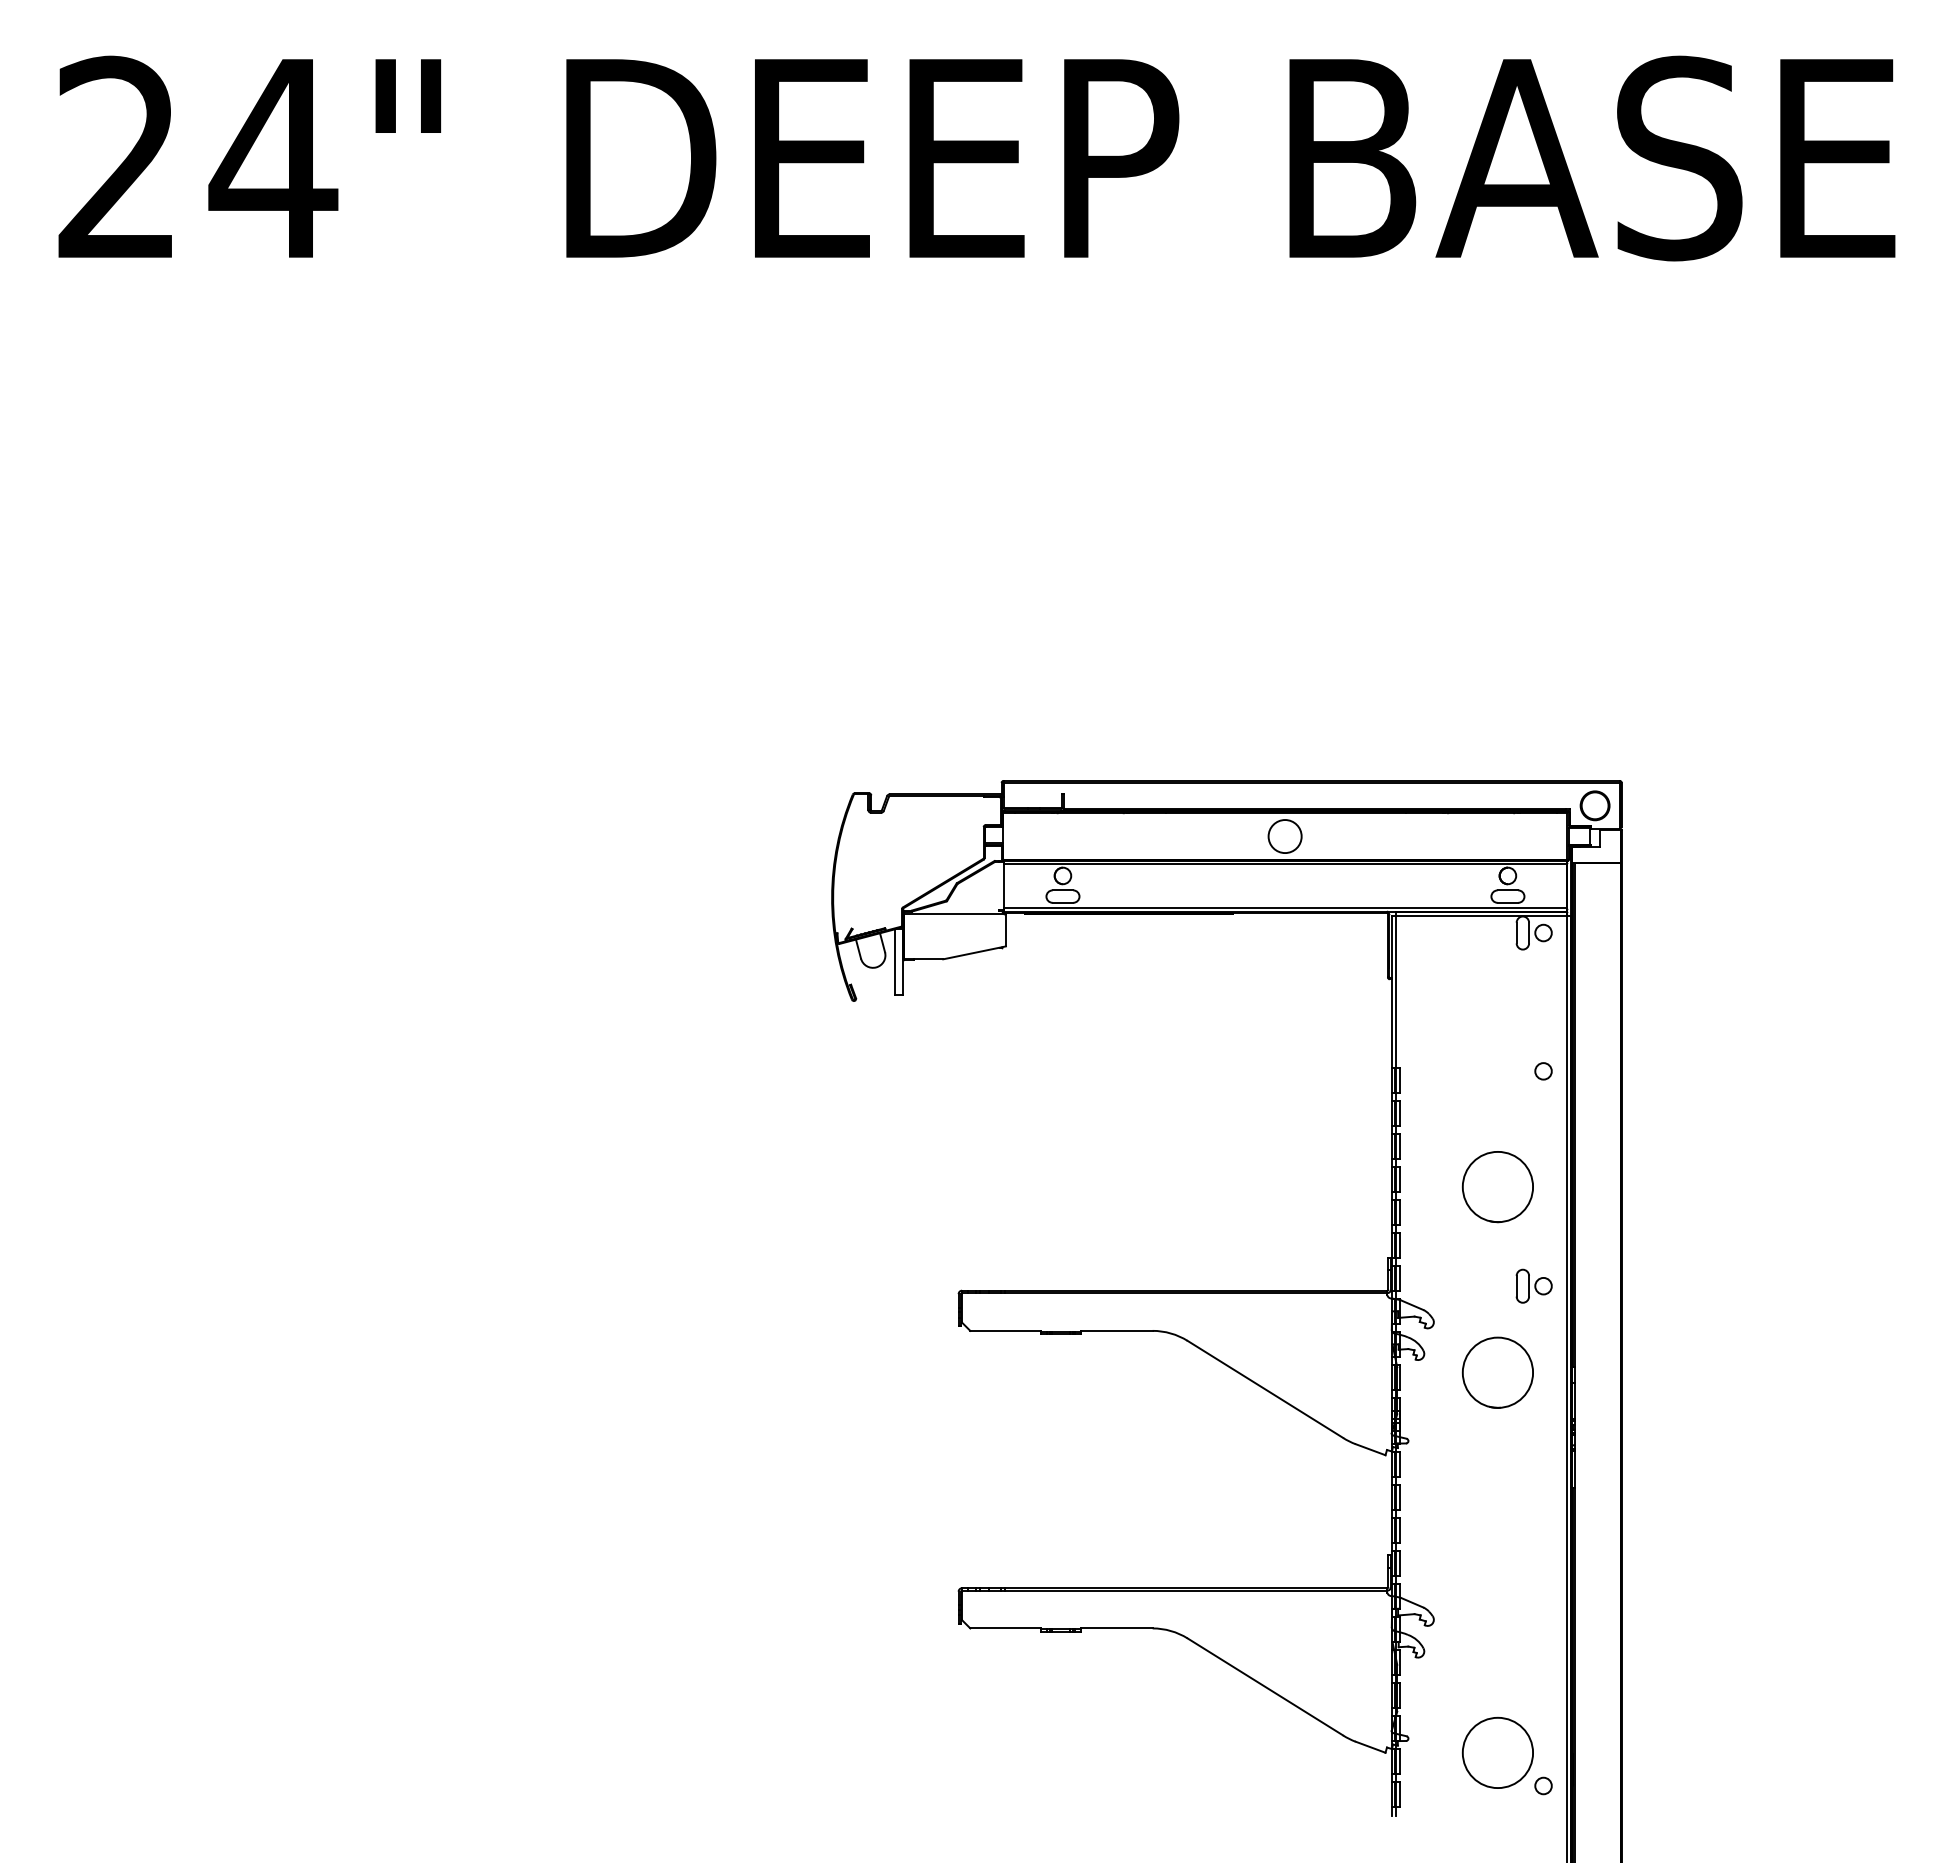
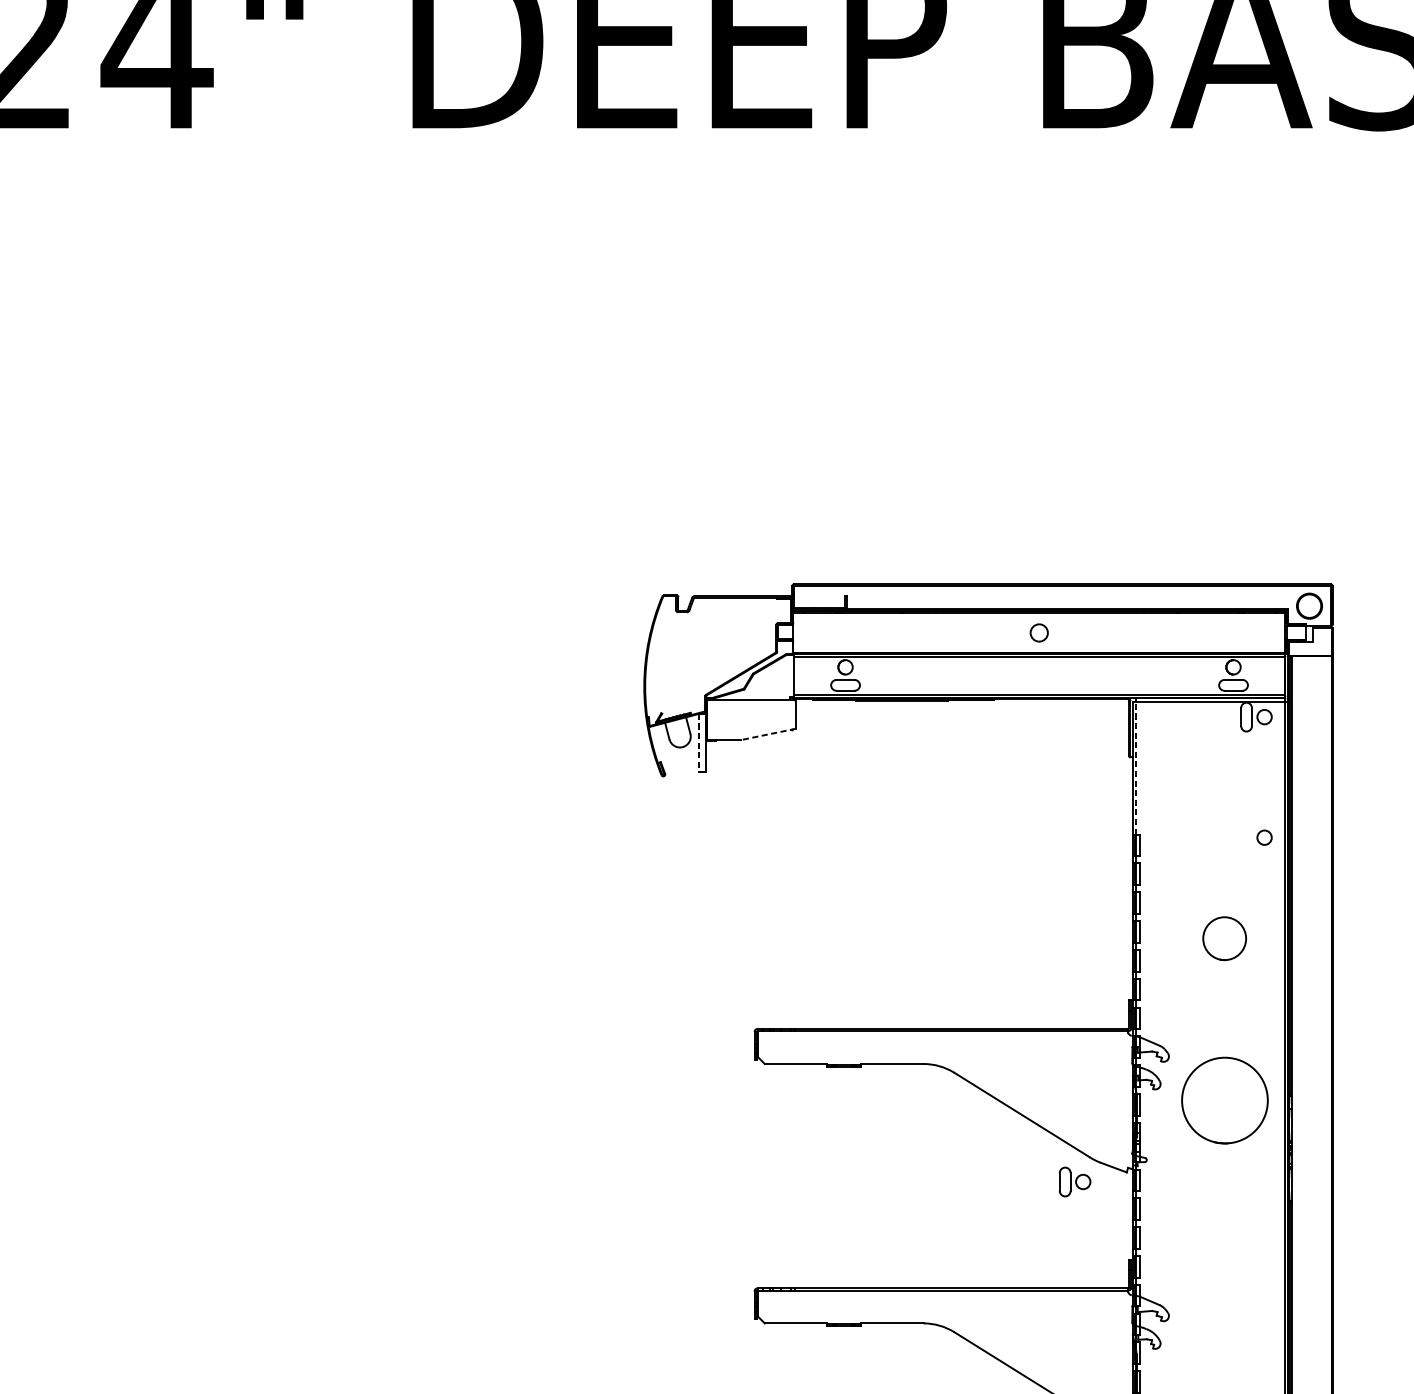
circle: (1284, 836) -> (1038, 632), size x0.6
line: (974, 952) -> (768, 734), solid -> dashed
line: (894, 962) -> (698, 742), solid -> dashed
line: (1396, 991) -> (1136, 768), solid -> dashed
circle: (1497, 1187) -> (1224, 938), size x0.7
part: (1533, 1285) -> (1074, 1181), moved
circle: (1497, 1372) -> (1224, 1100), size x1.4

